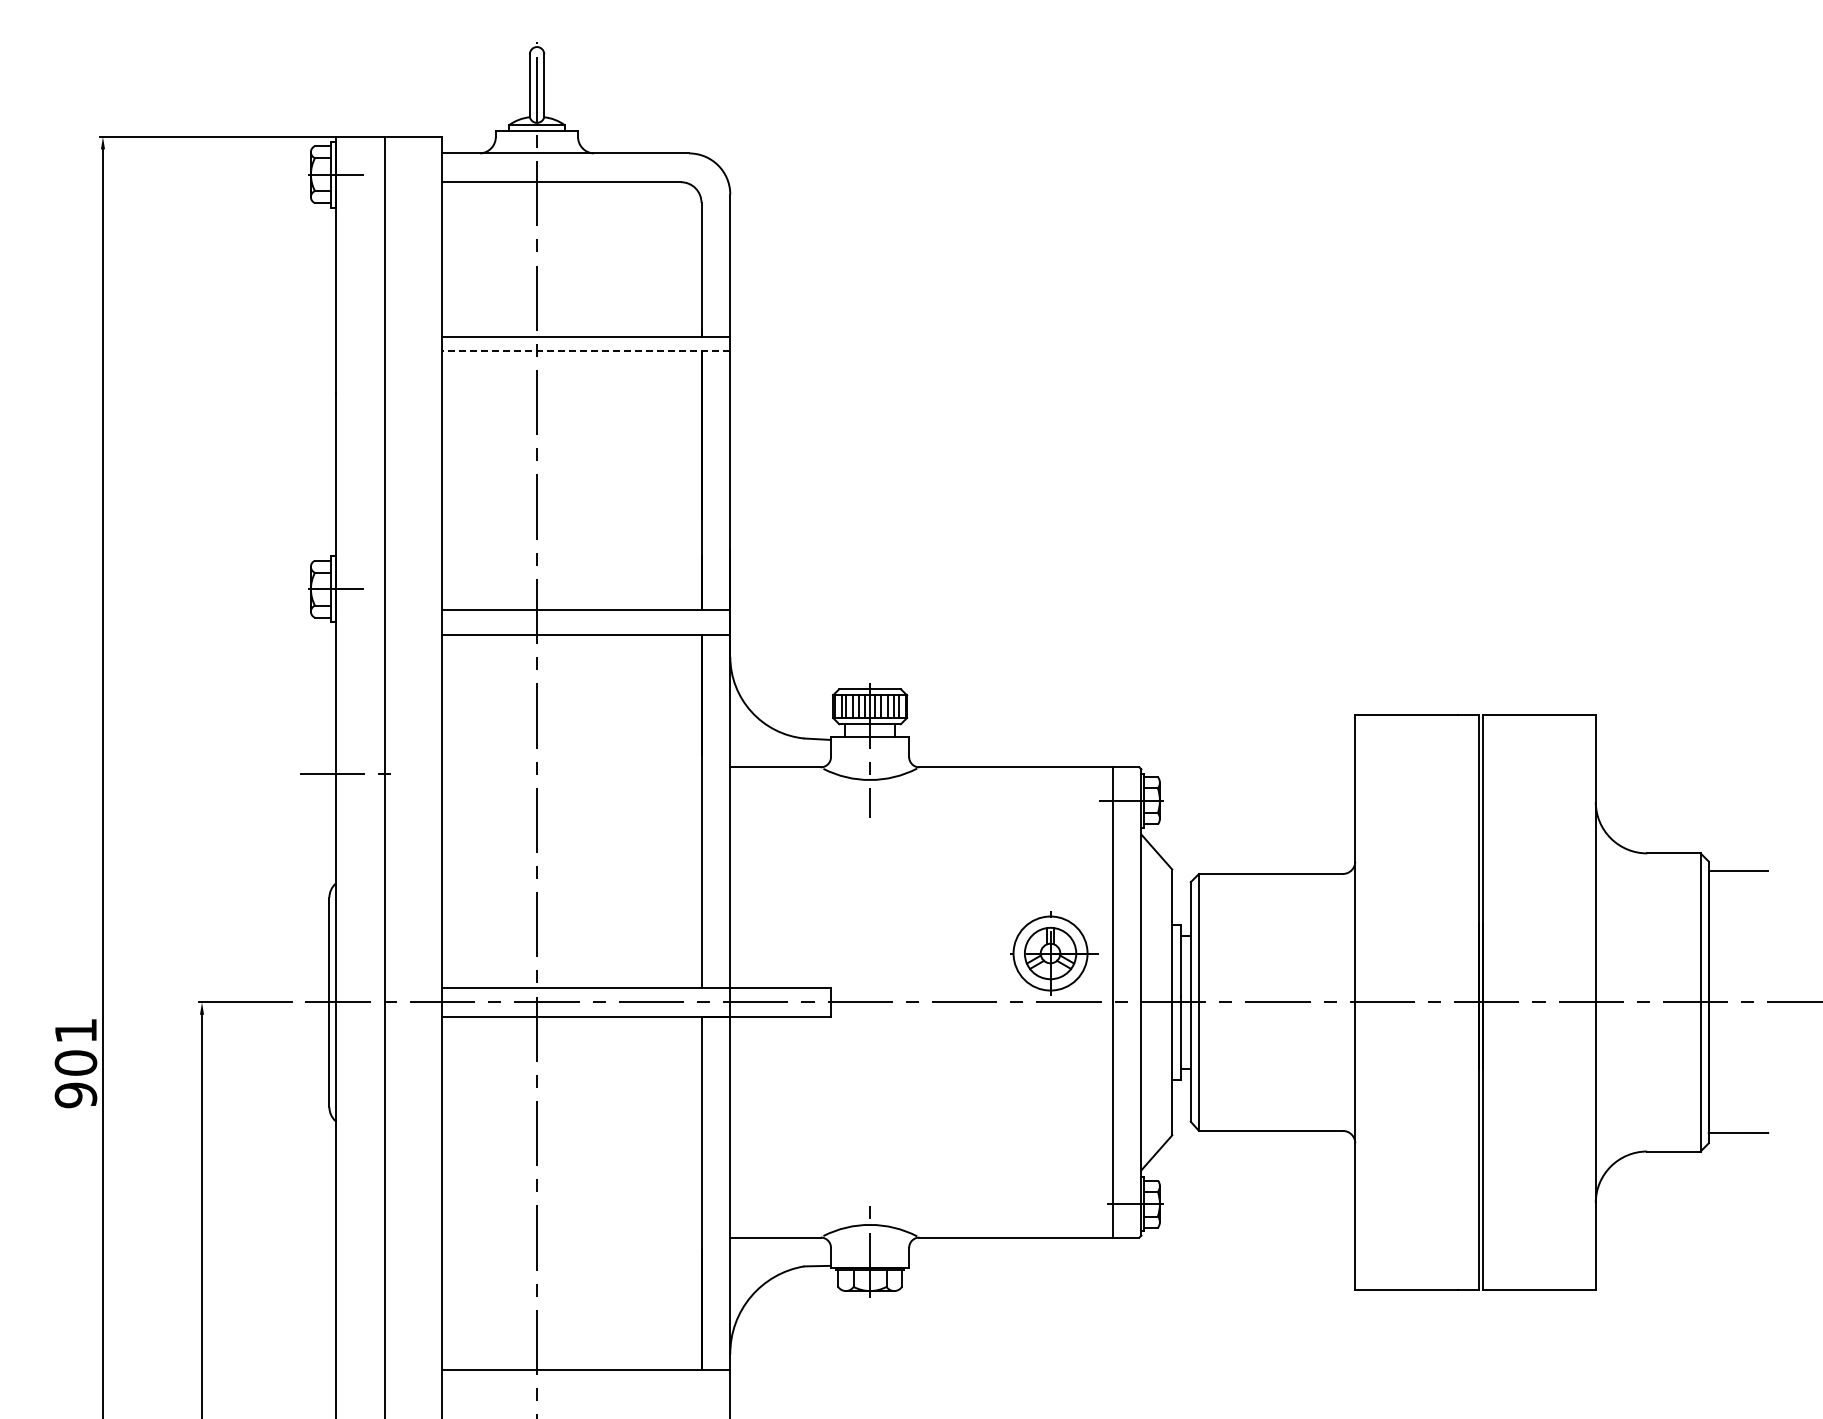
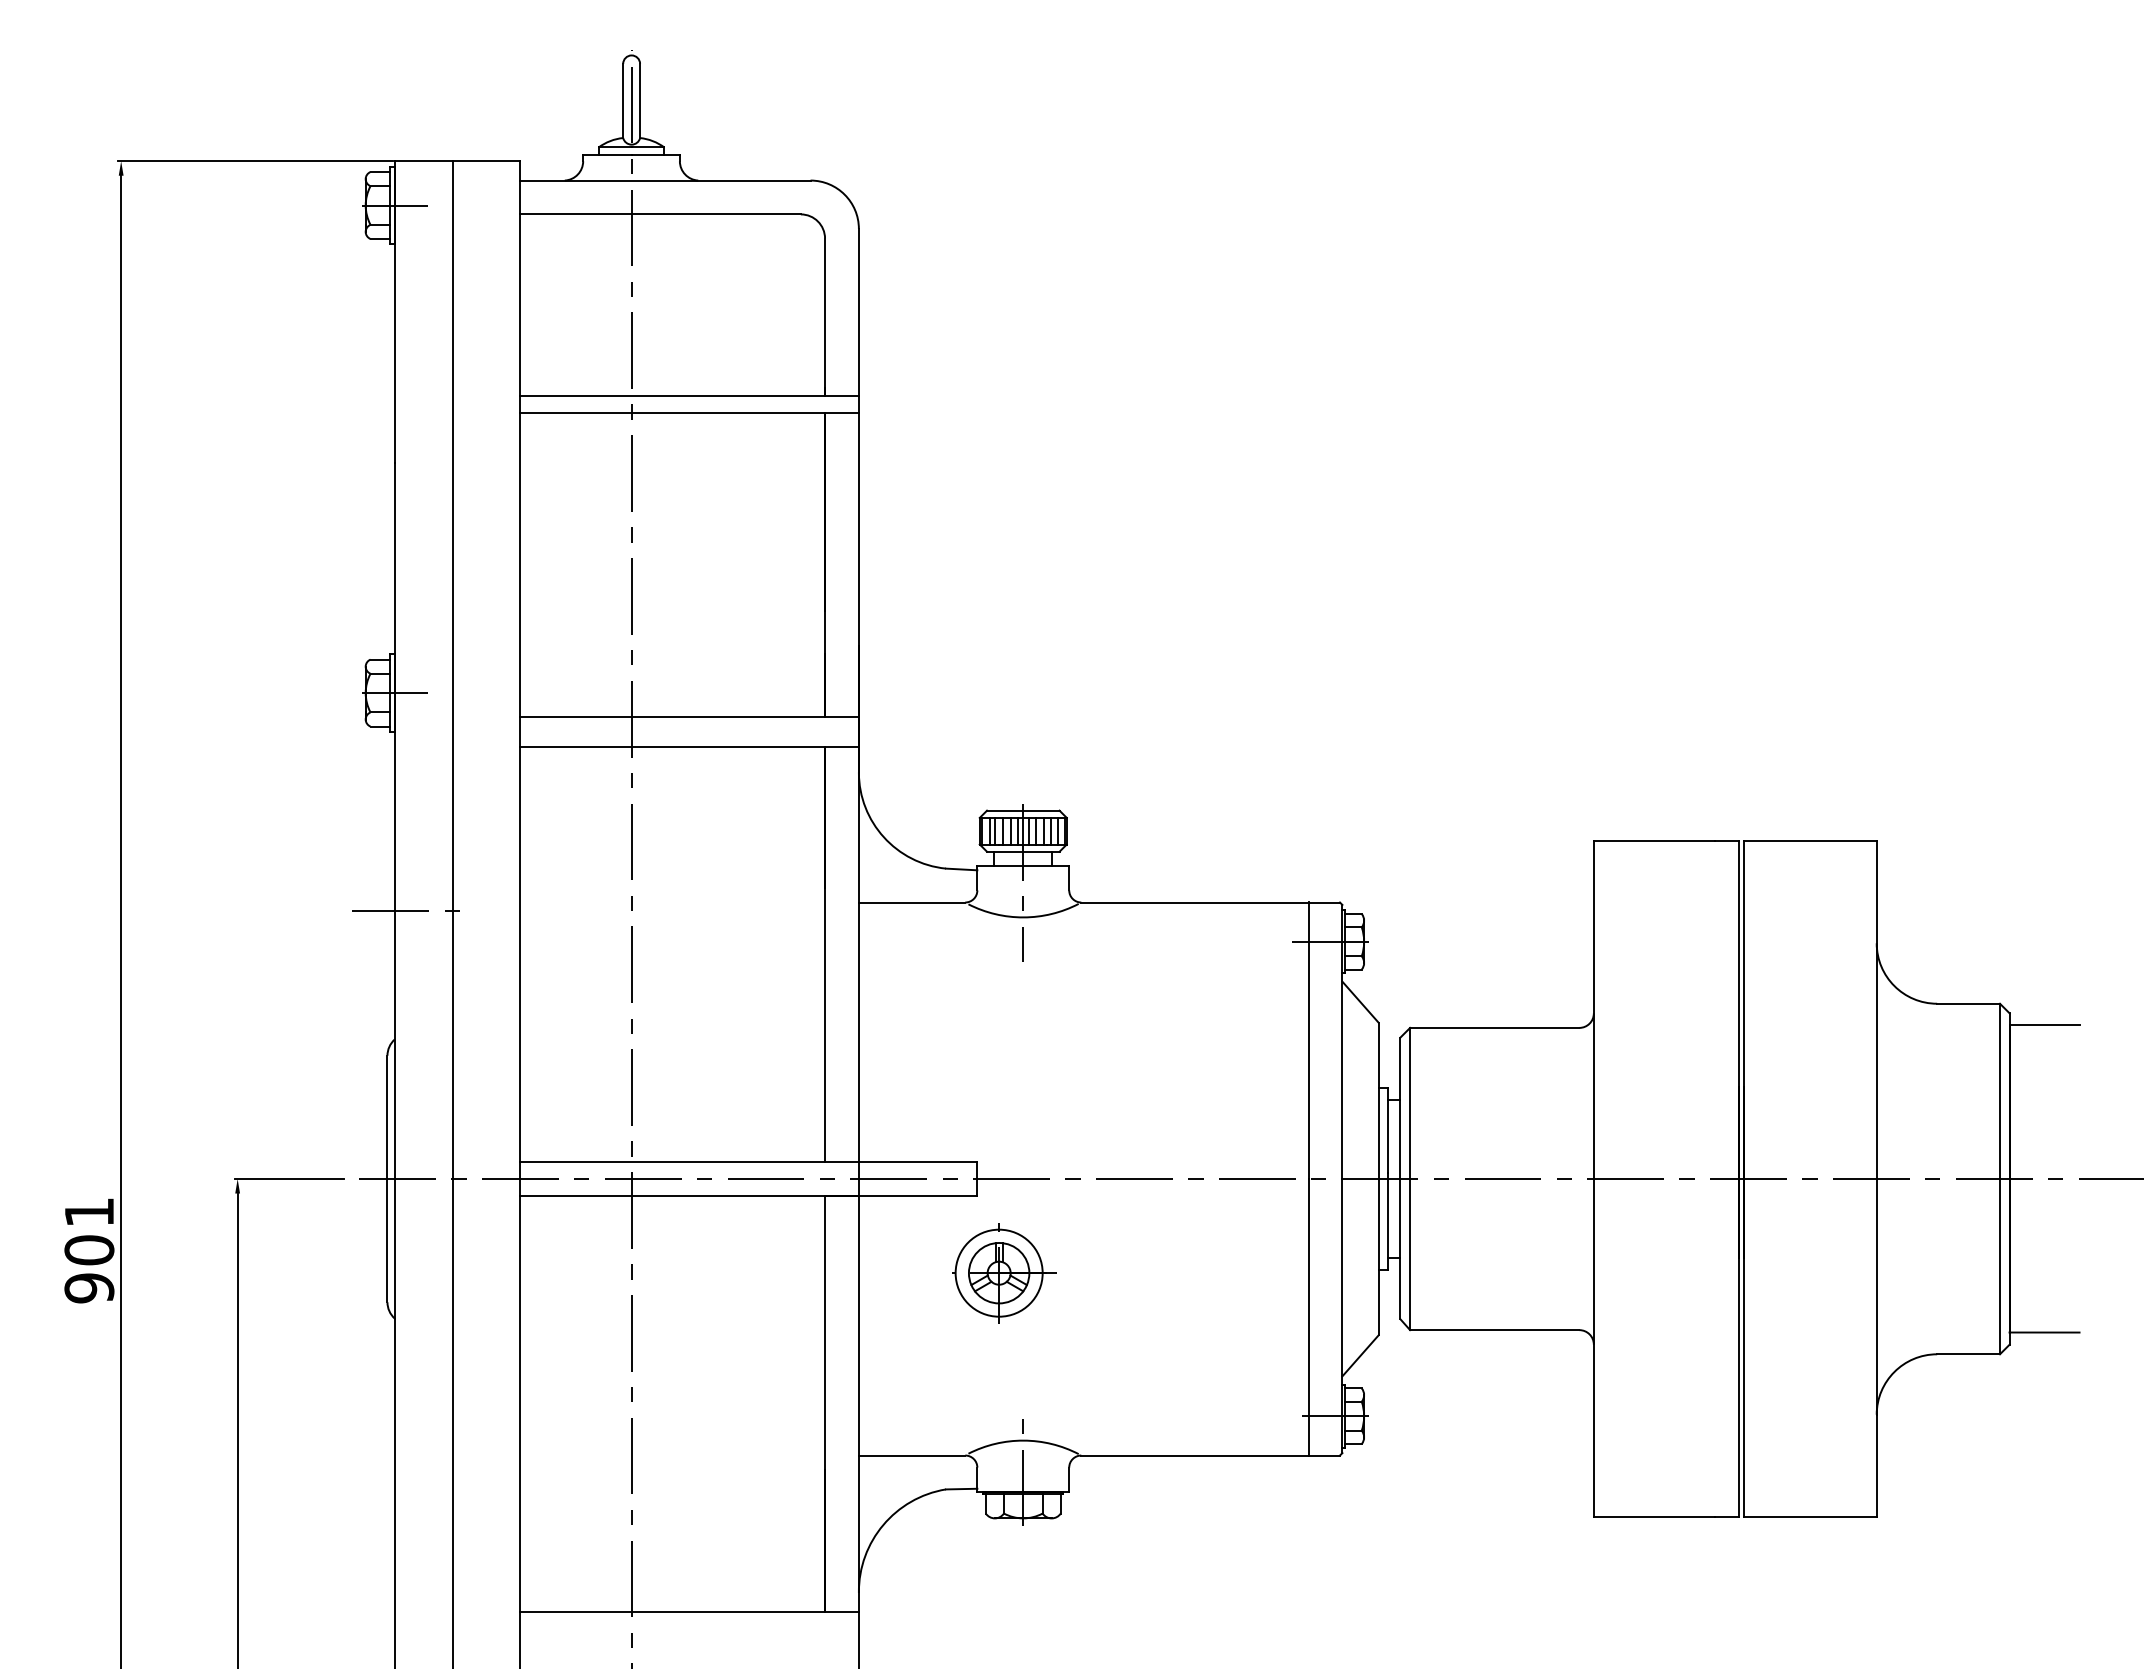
line: (586, 351) -> (689, 413), dashed -> solid
part: (1054, 953) -> (1003, 1273), moved

